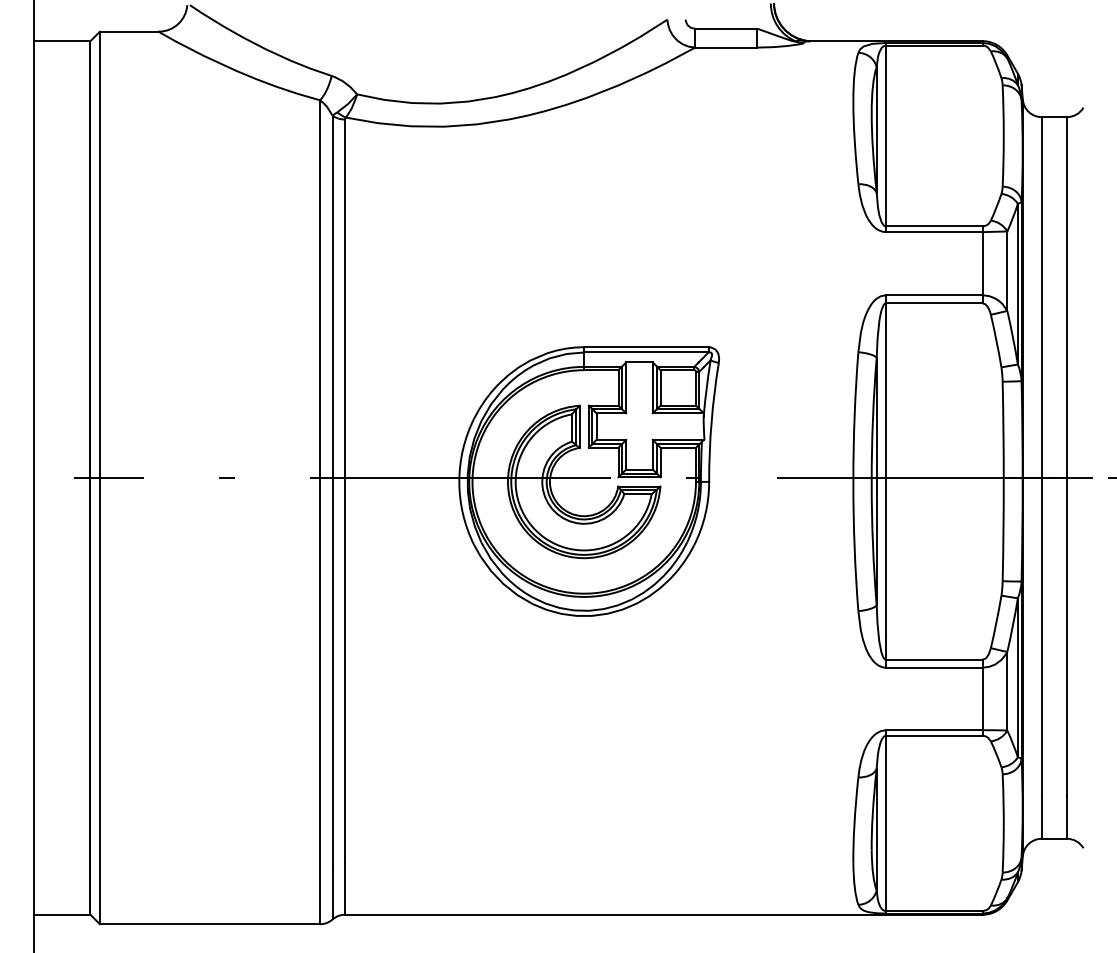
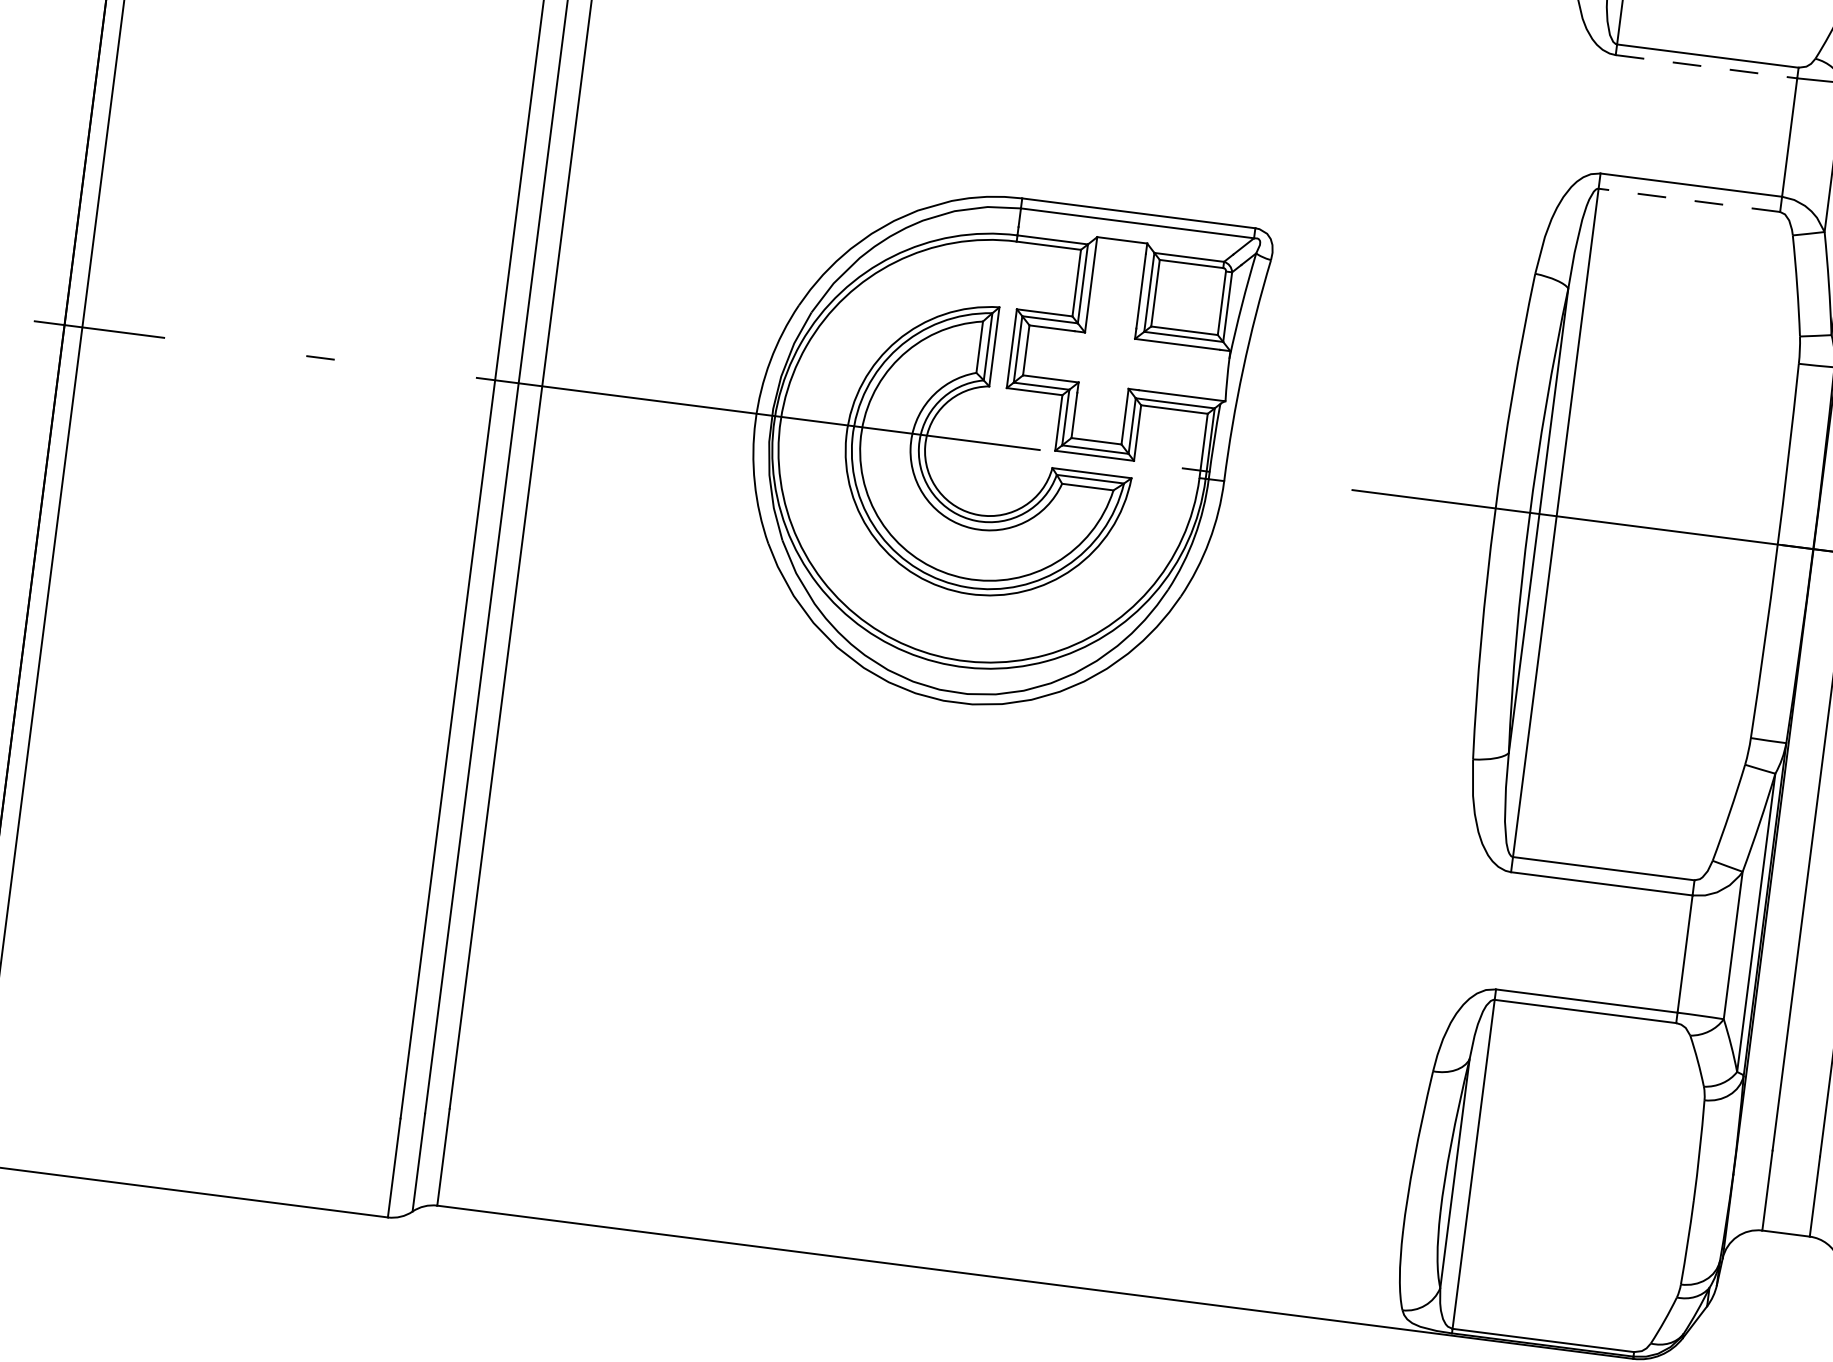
line: (934, 232) -> (1706, 67), solid -> dashed
line: (933, 303) -> (1687, 200), solid -> dashed

